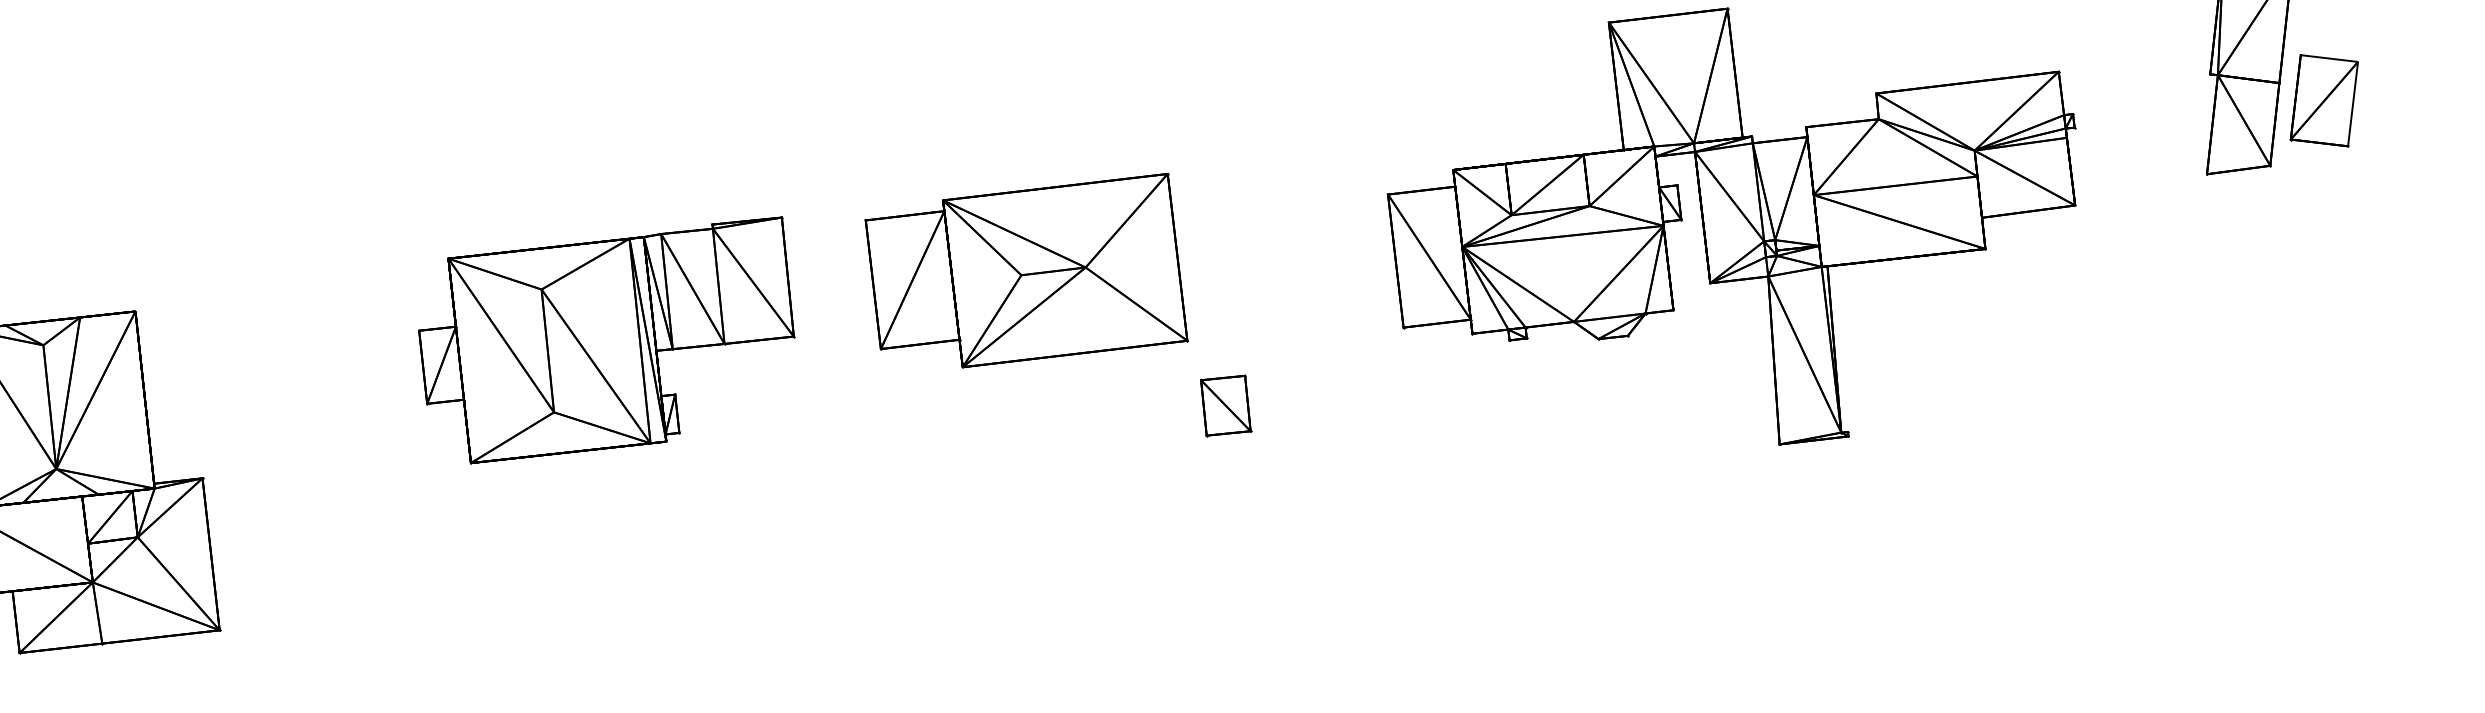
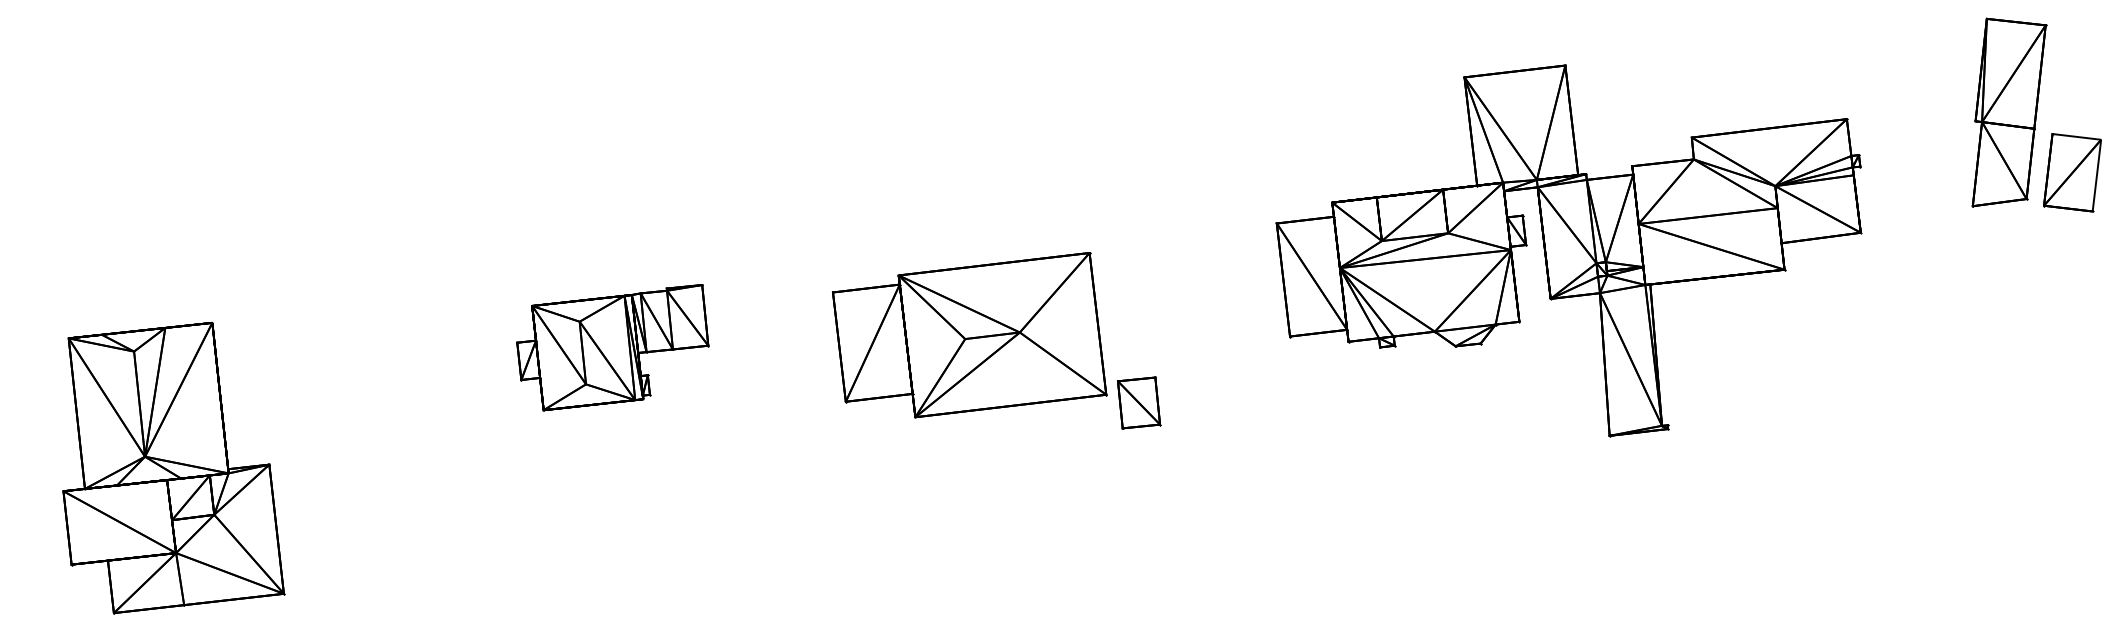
part: (2324, 100) -> (2072, 172), moved
part: (1026, 271) -> (969, 335), moved
part: (606, 340) -> (612, 347), size x0.6

